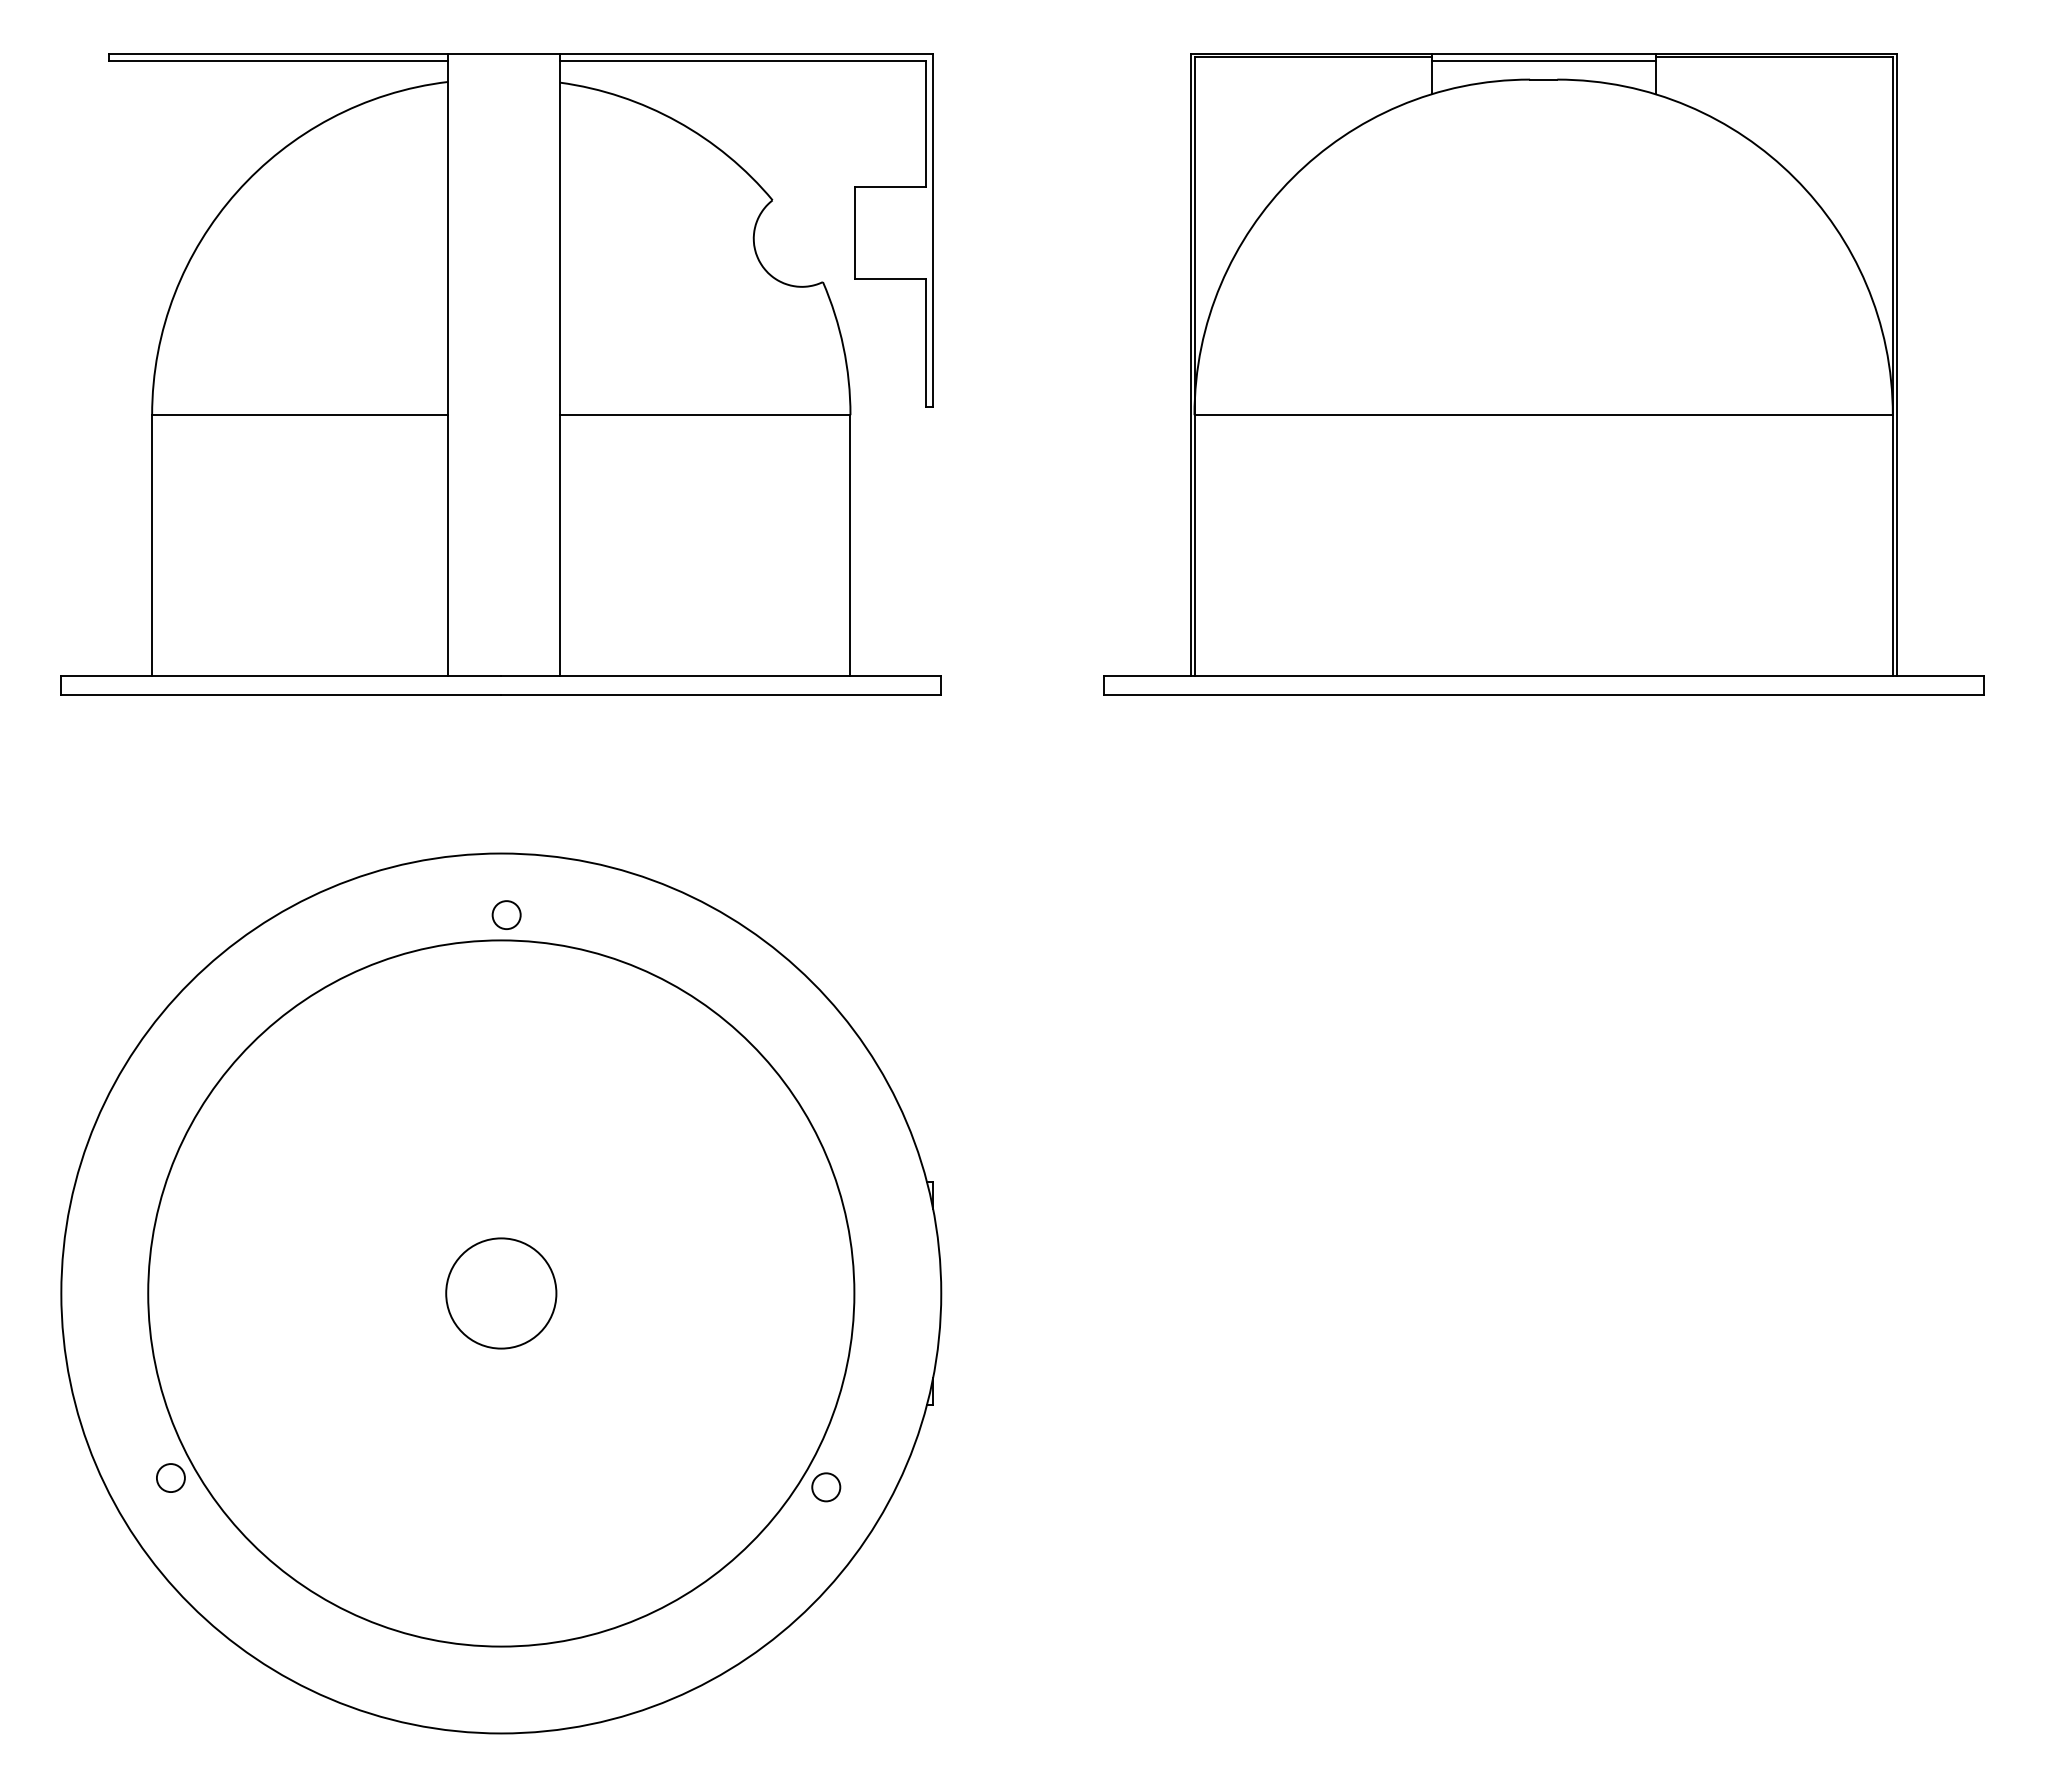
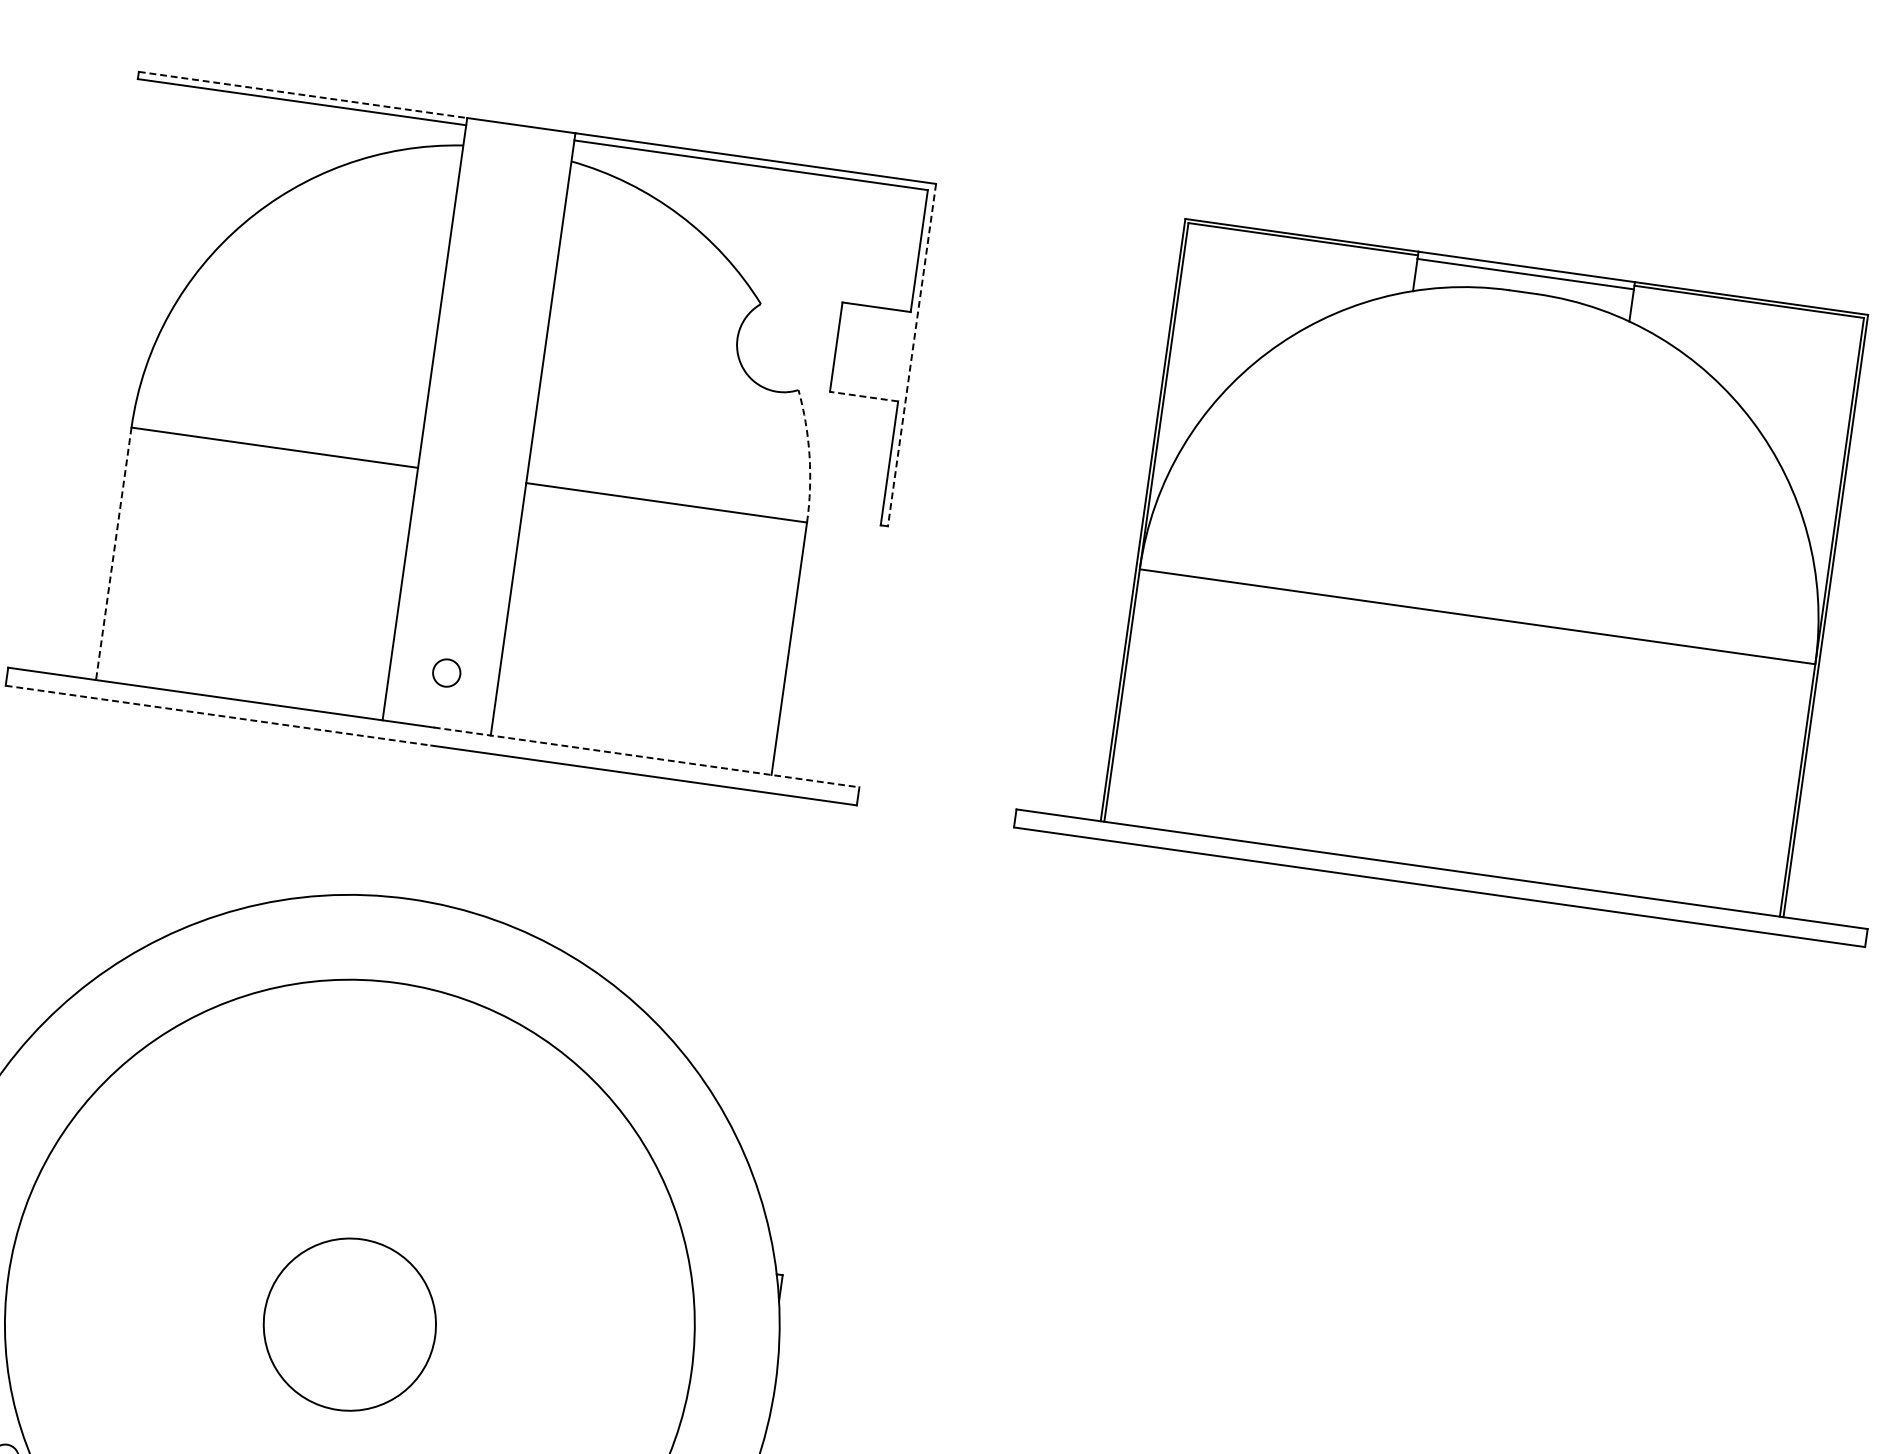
line: (278, 53) -> (302, 94), solid -> dashed
line: (933, 230) -> (912, 355), solid -> dashed
line: (889, 279) -> (863, 396), solid -> dashed
arc: (843, 347) -> (809, 456), solid -> dashed
line: (152, 546) -> (114, 554), solid -> dashed
line: (721, 676) -> (646, 757), solid -> dashed
line: (281, 694) -> (218, 715), solid -> dashed
circle: (506, 914) -> (446, 672), moved
circle: (501, 1293) -> (350, 1324), size x1.6

